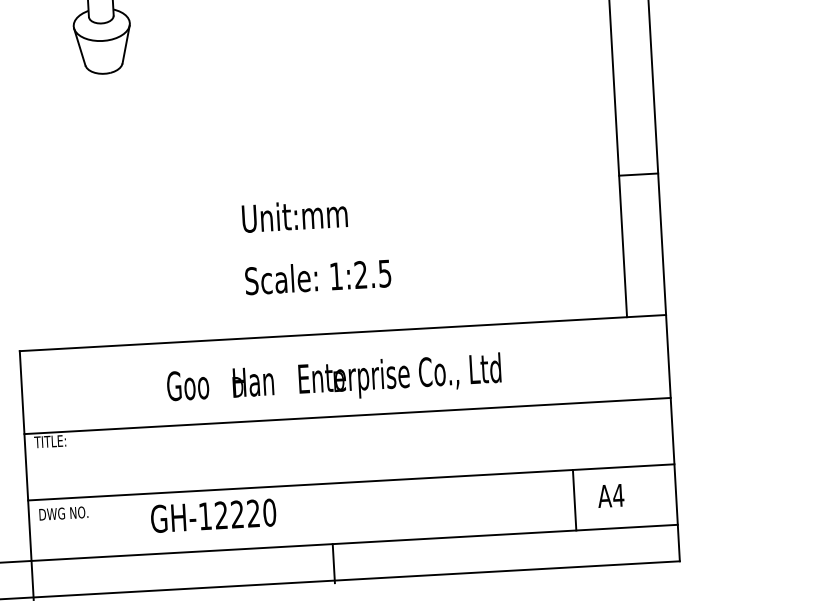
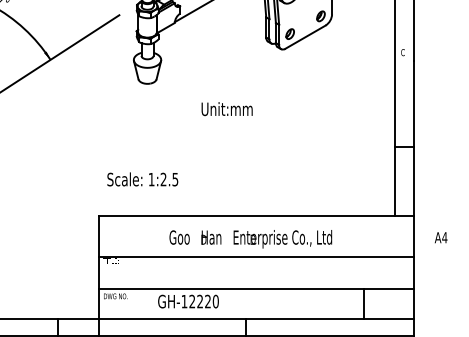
text: (293, 216) -> (226, 109), moved
text: (317, 277) -> (142, 179), moved
text: (609, 495) -> (440, 237), moved

